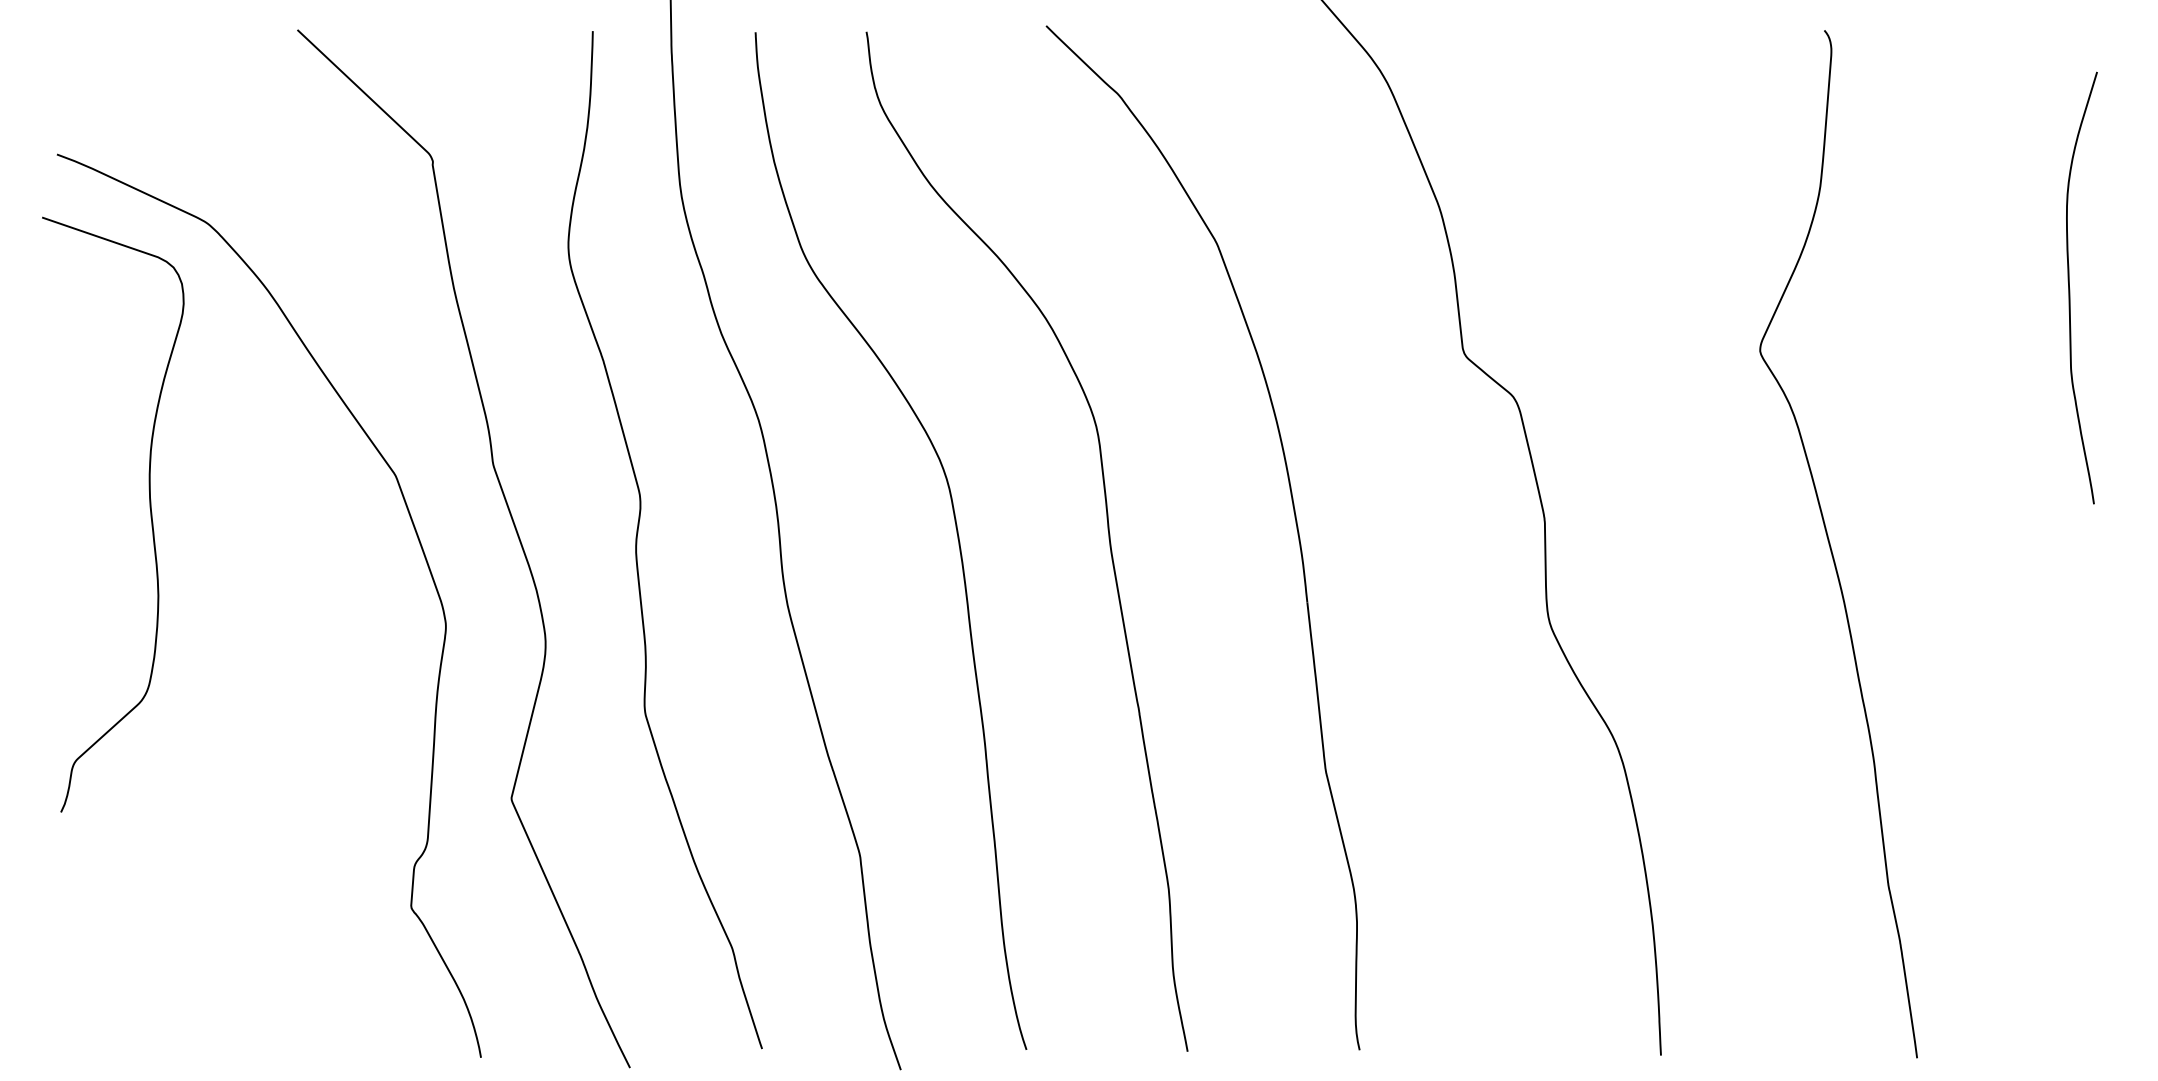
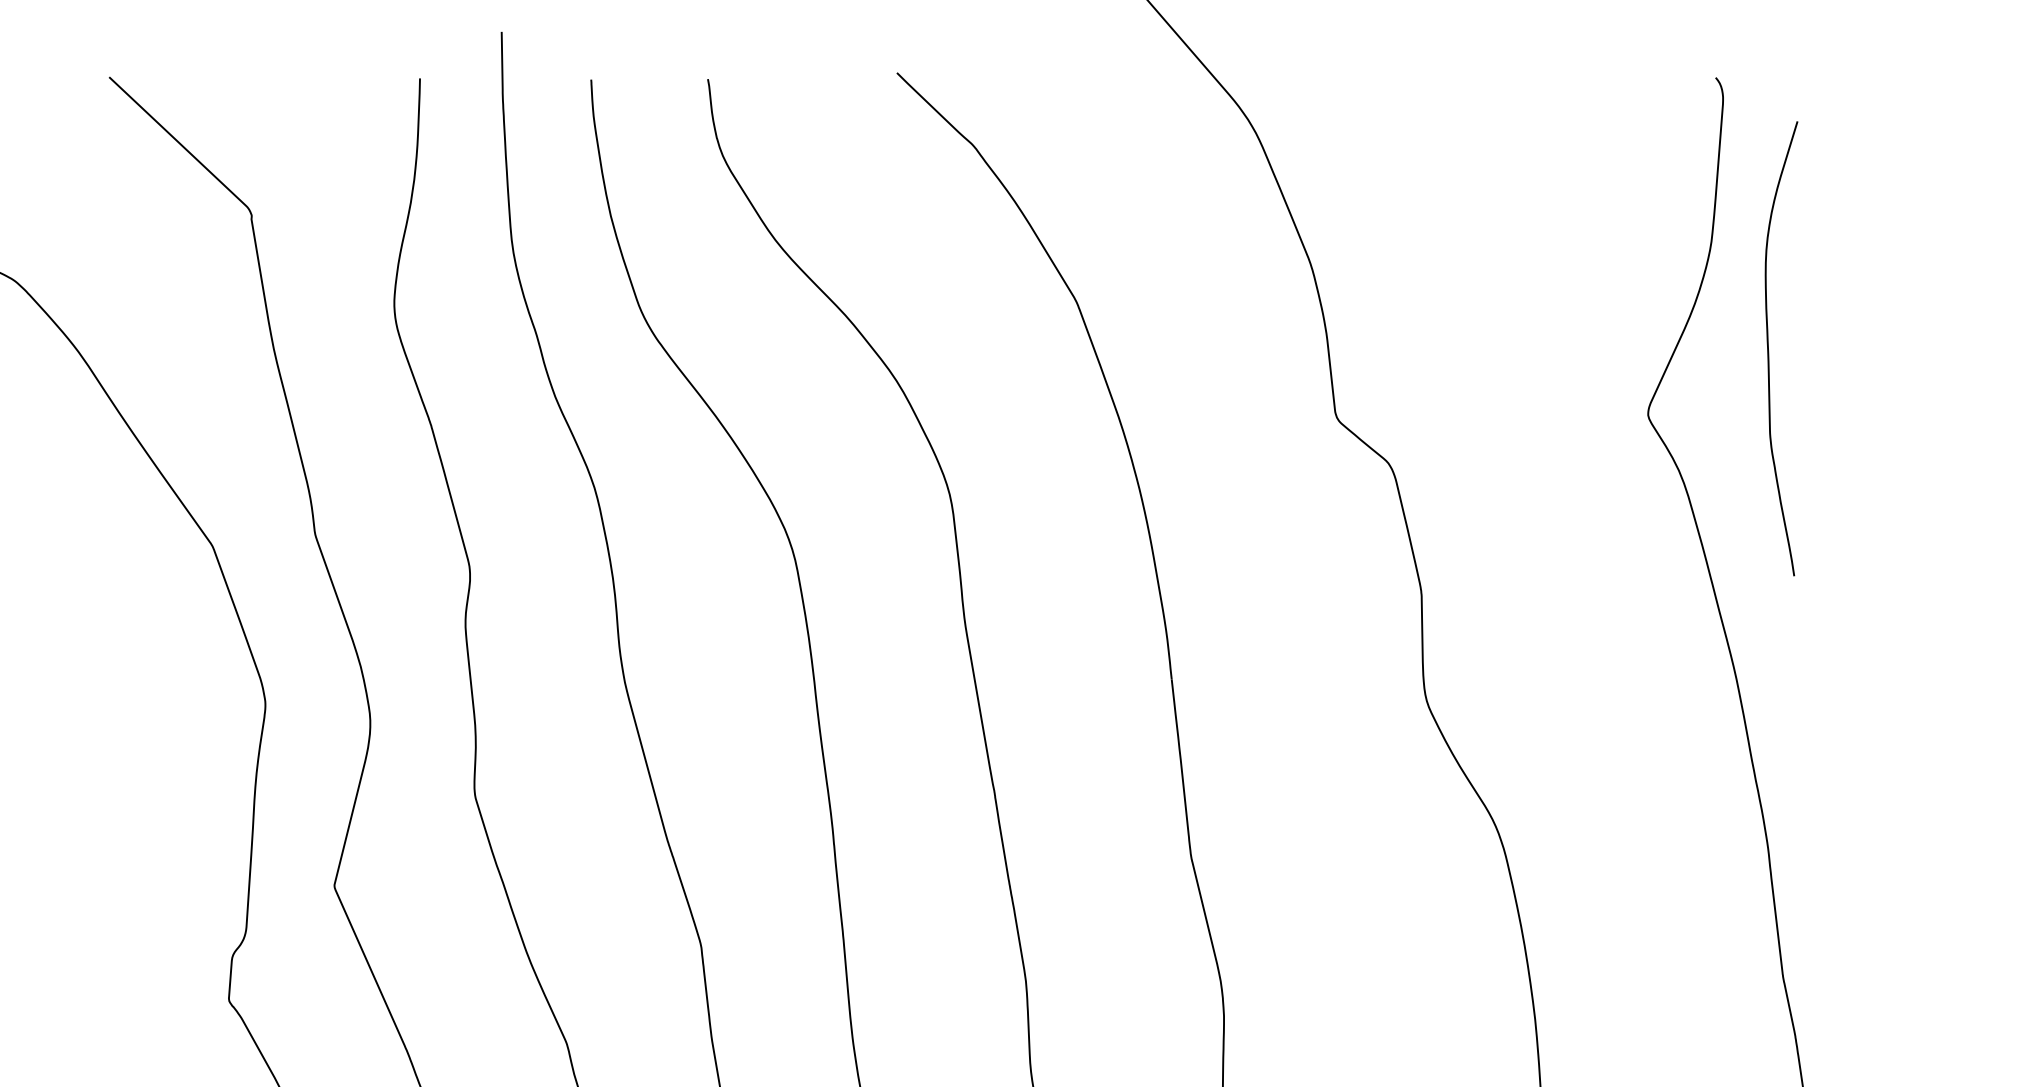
curve: (2070, 289) -> (1769, 350), moved

